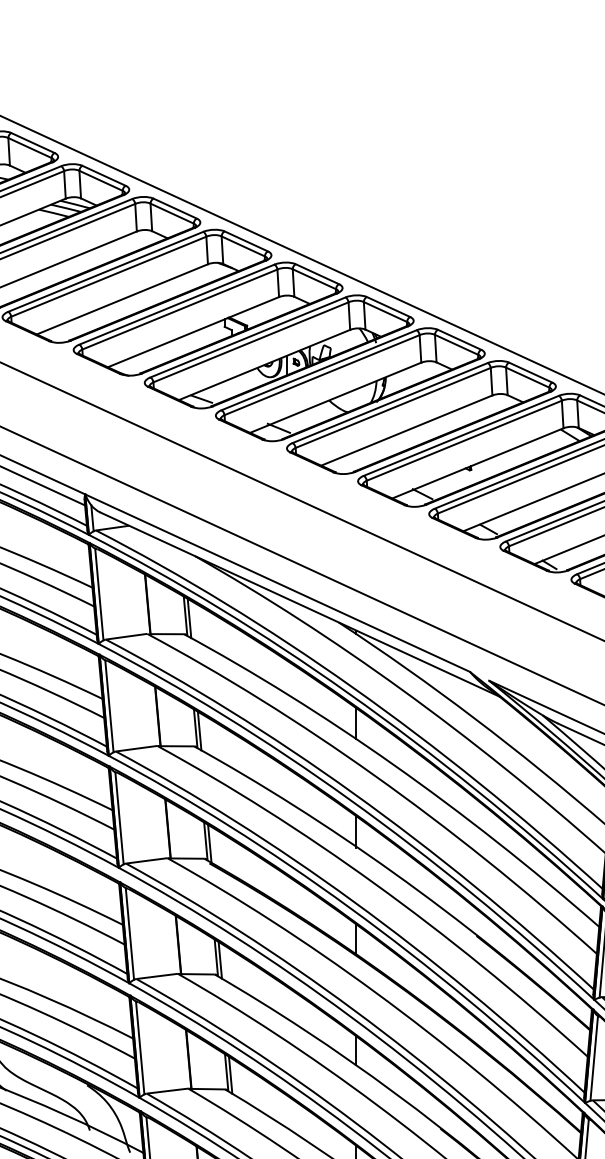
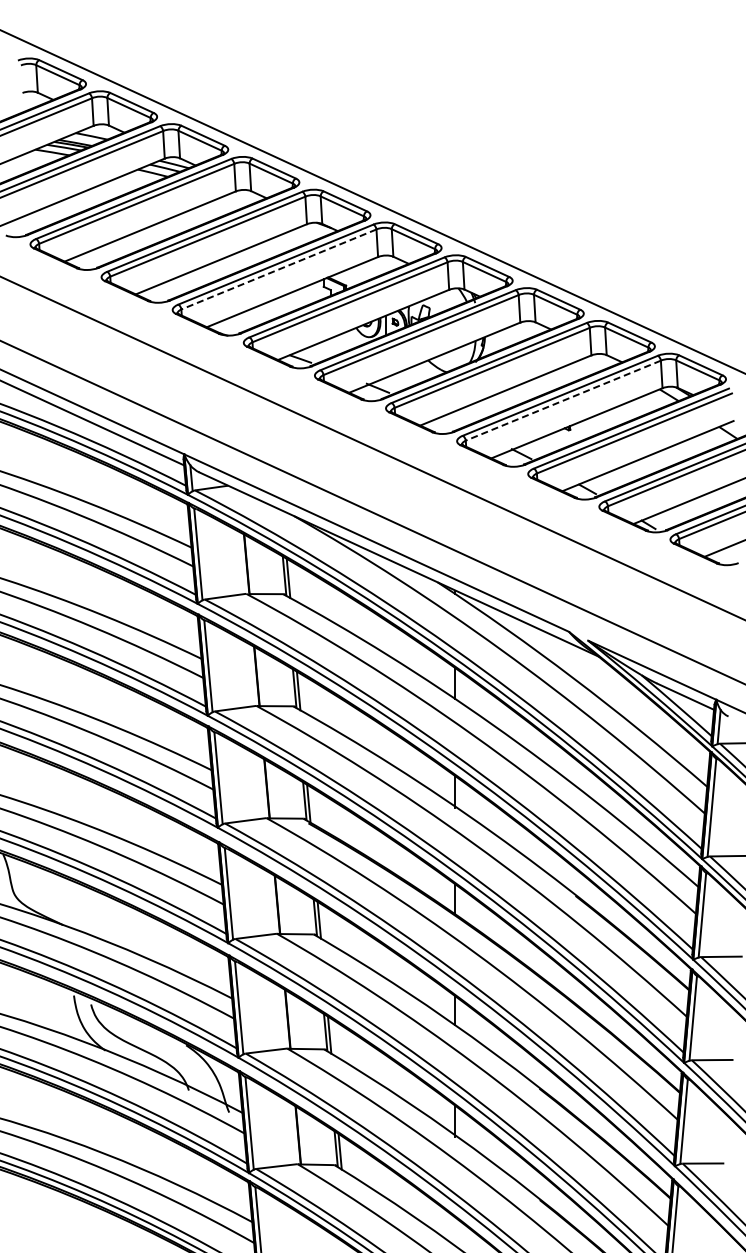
line: (179, 309) -> (278, 269), solid -> dashed
line: (463, 440) -> (562, 400), solid -> dashed

